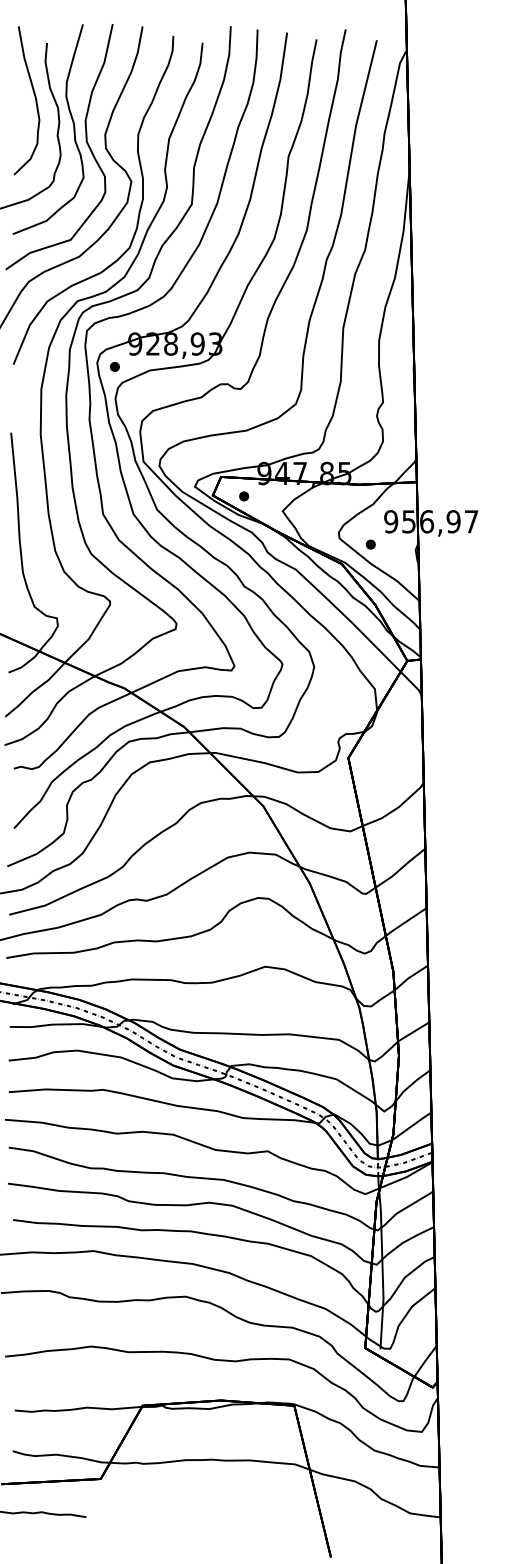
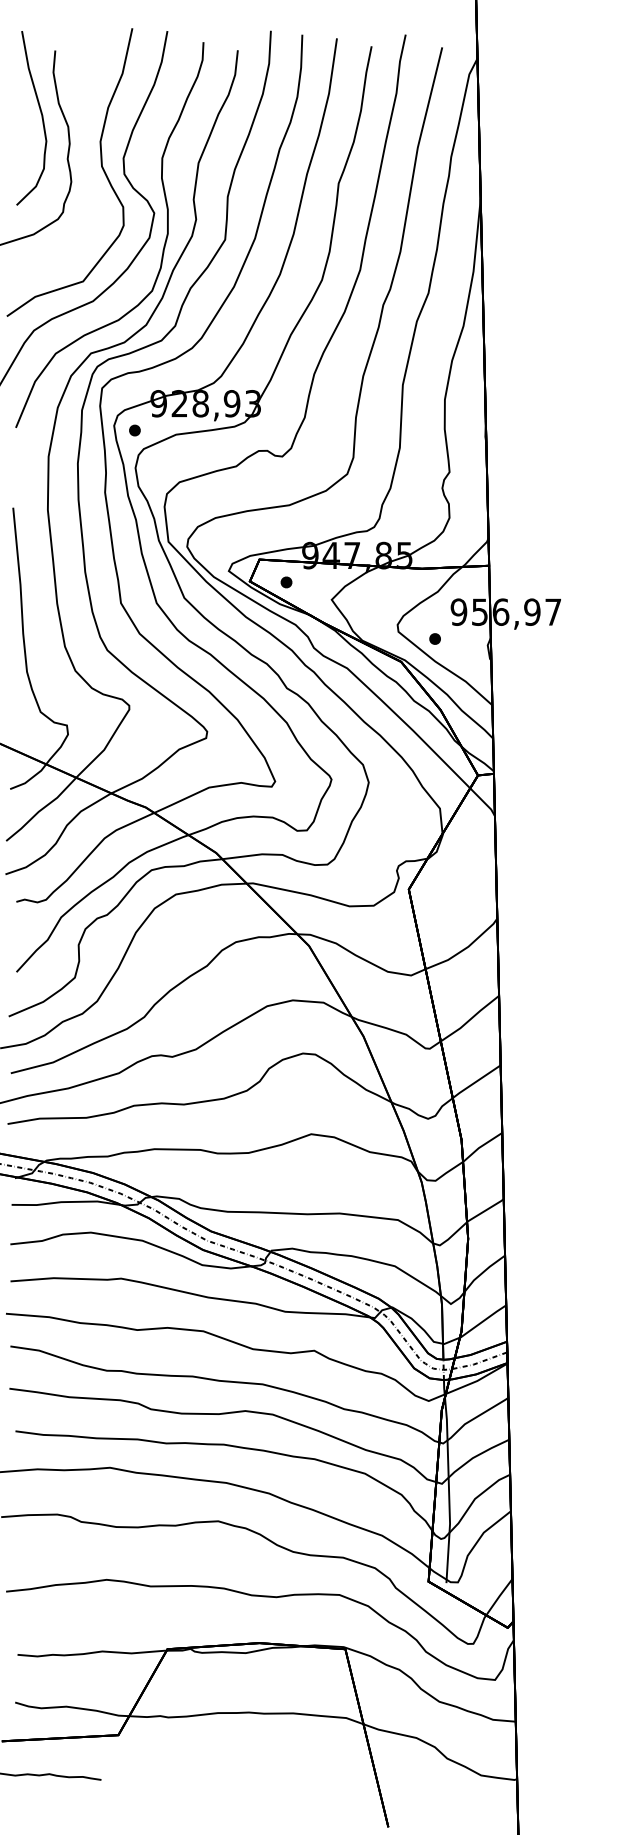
curve: (71, 120) -> (84, 141), removed

